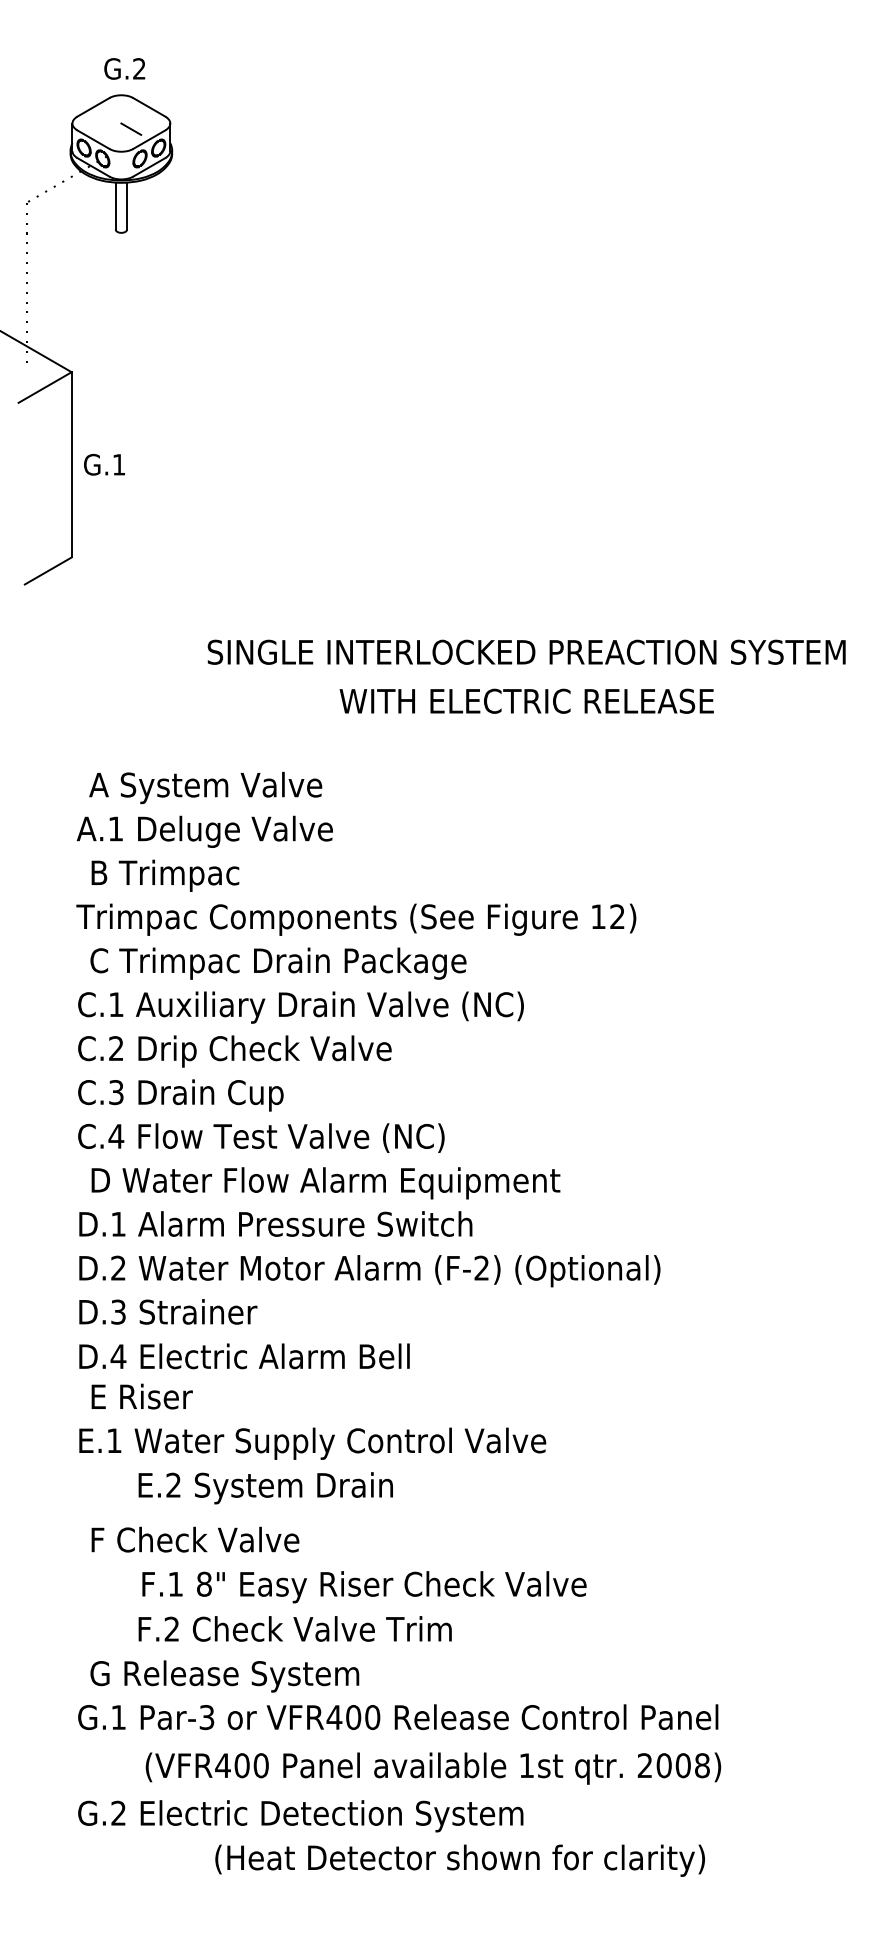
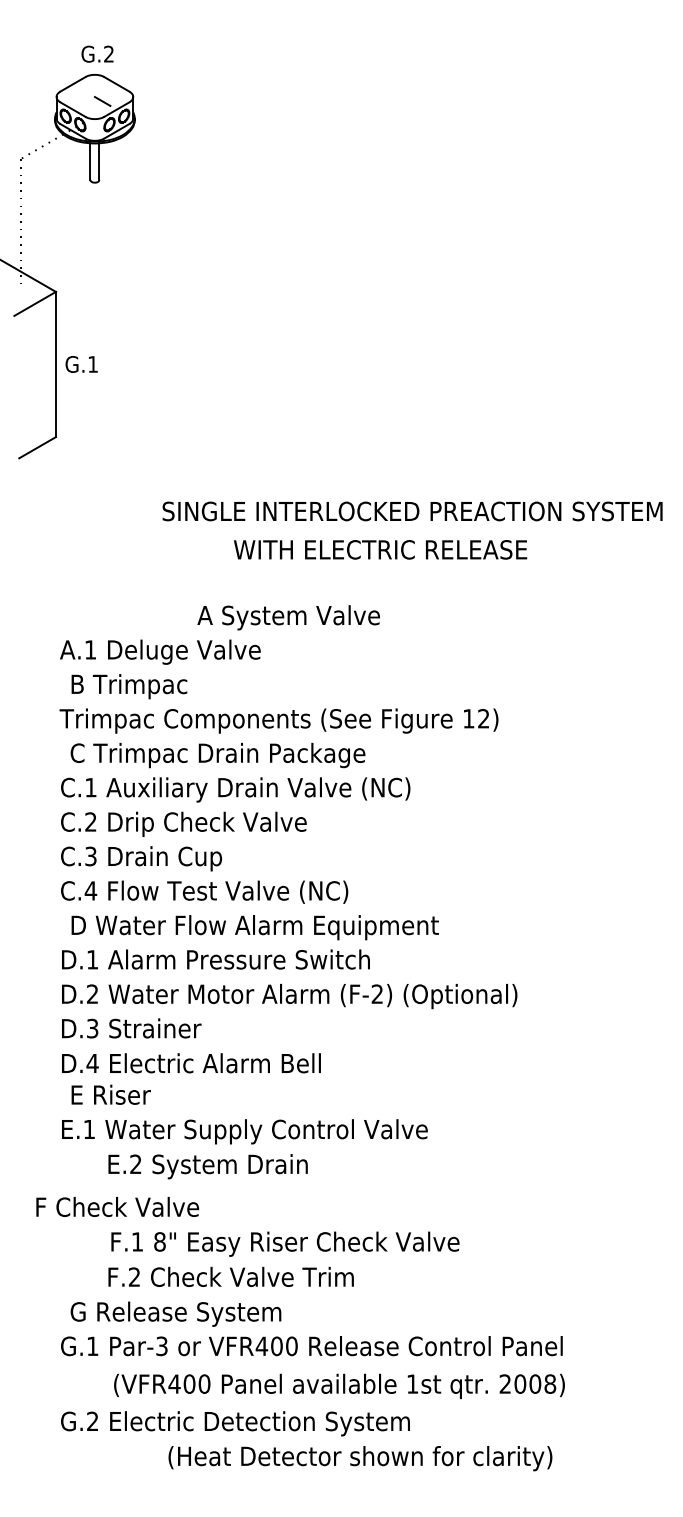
text: (526, 700) -> (380, 549), moved
text: (205, 787) -> (288, 617), moved
text: (195, 1539) -> (117, 1206), moved

